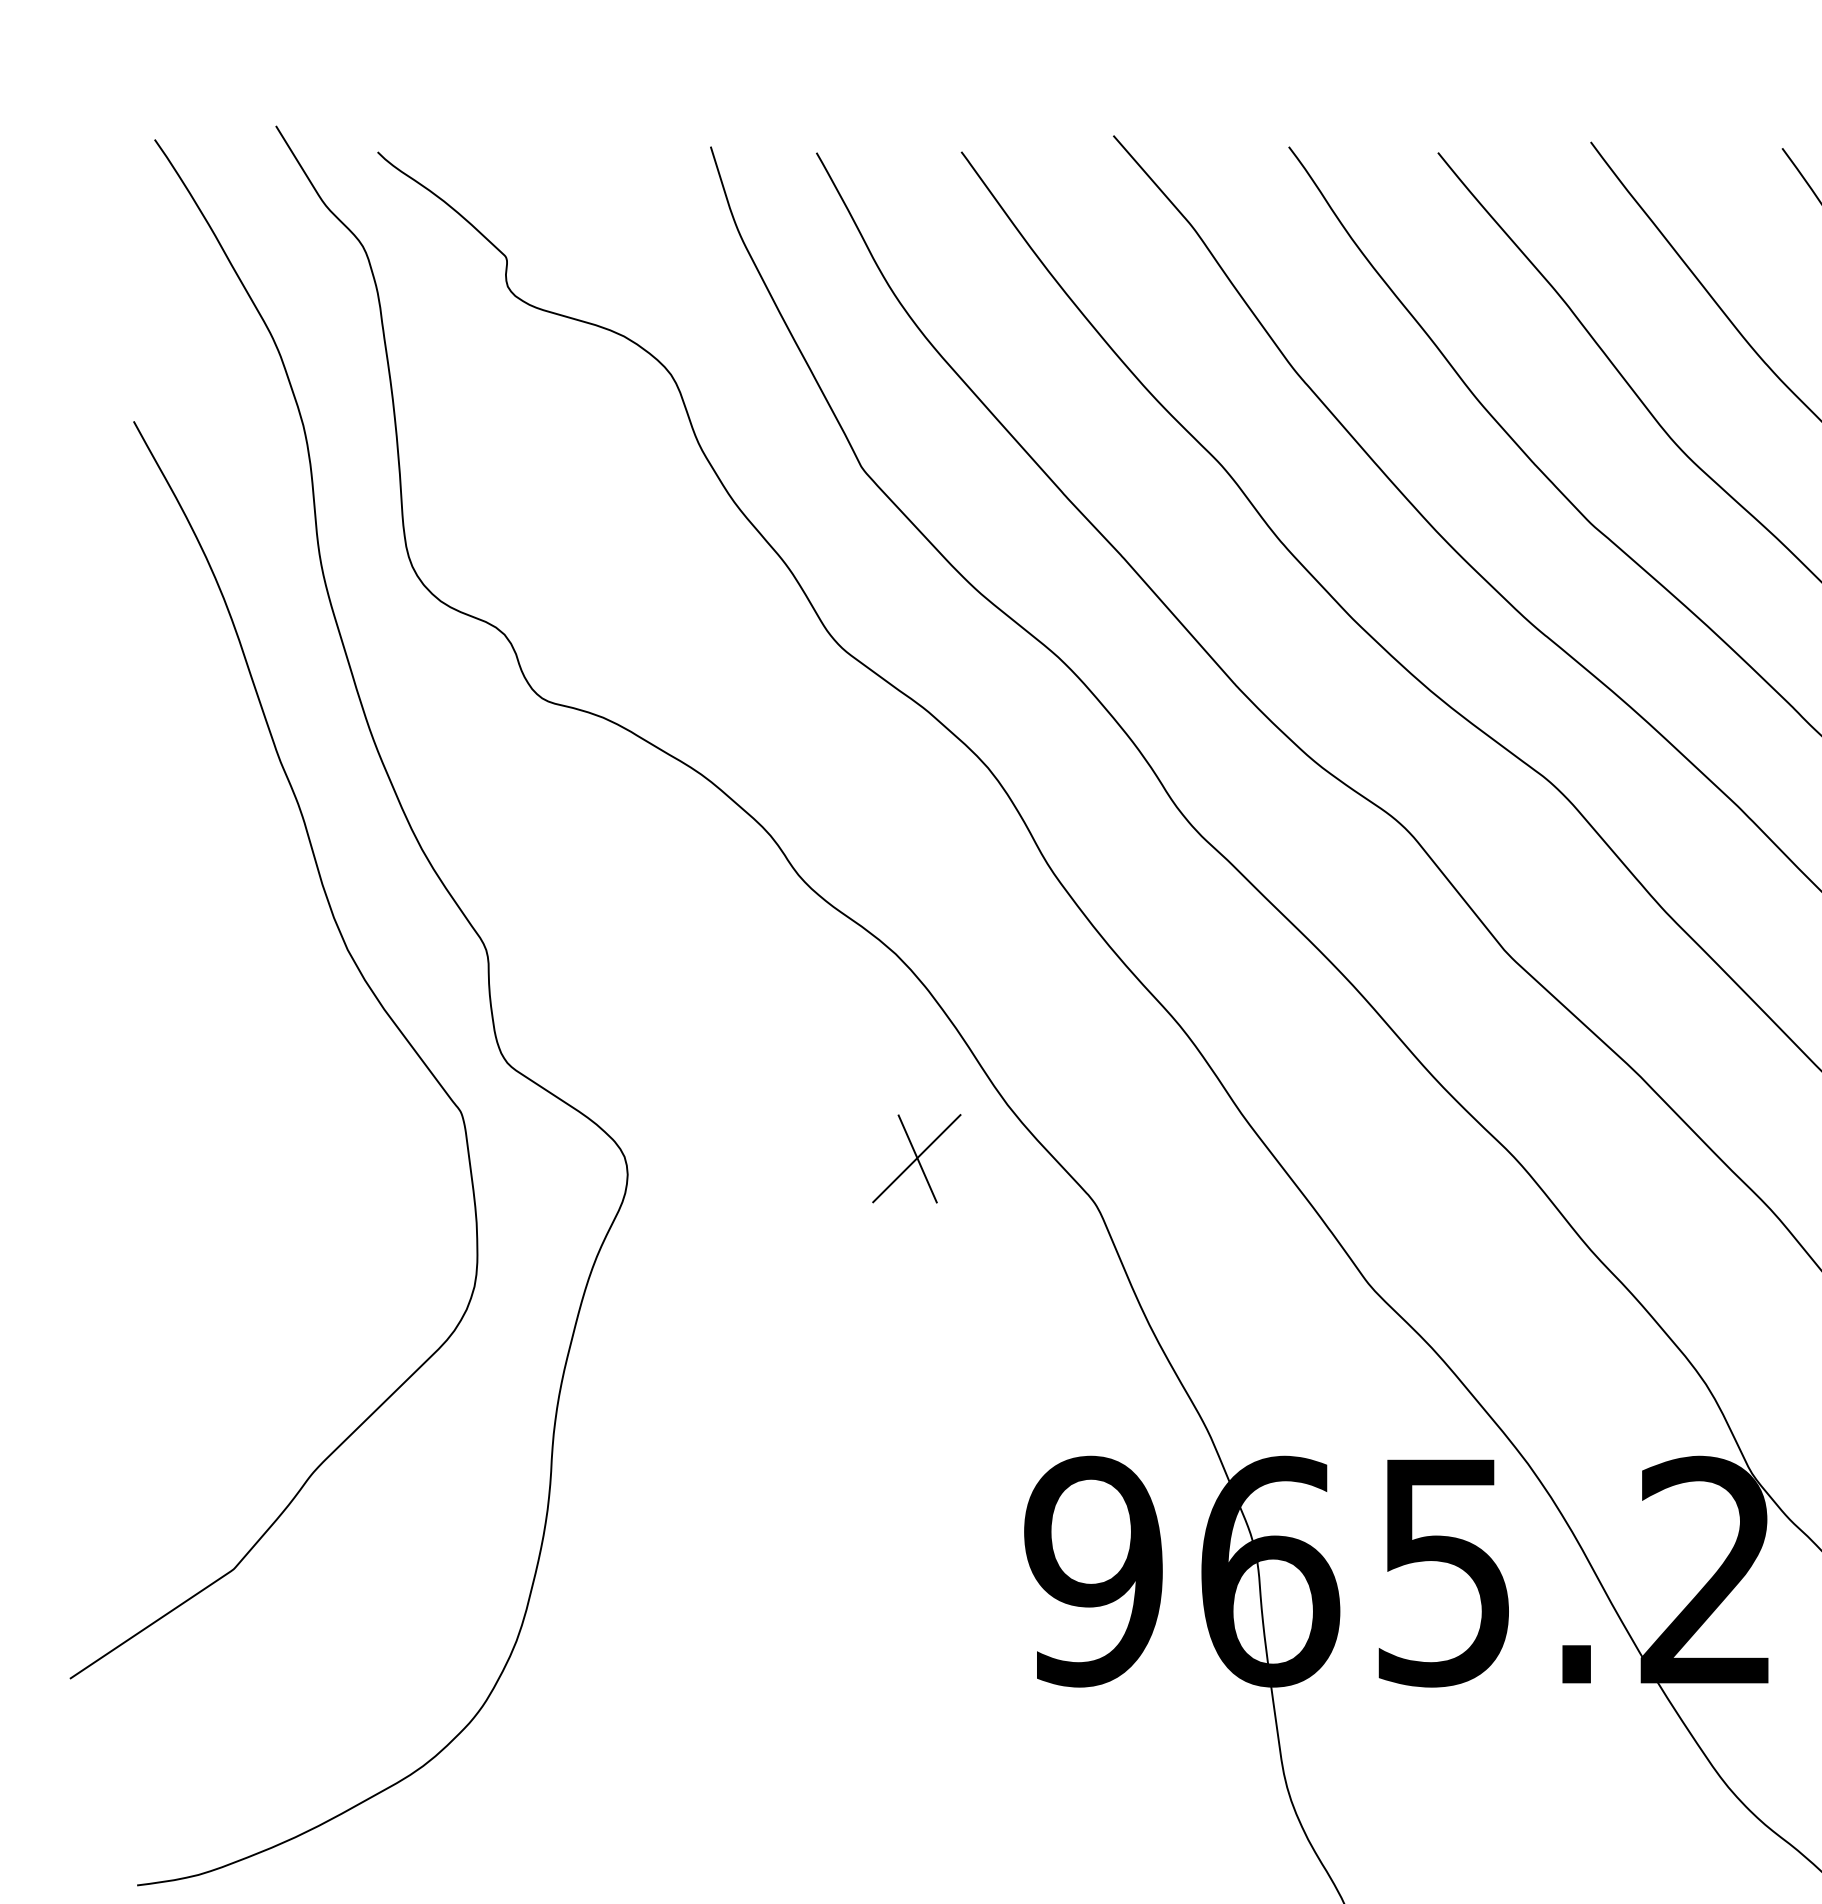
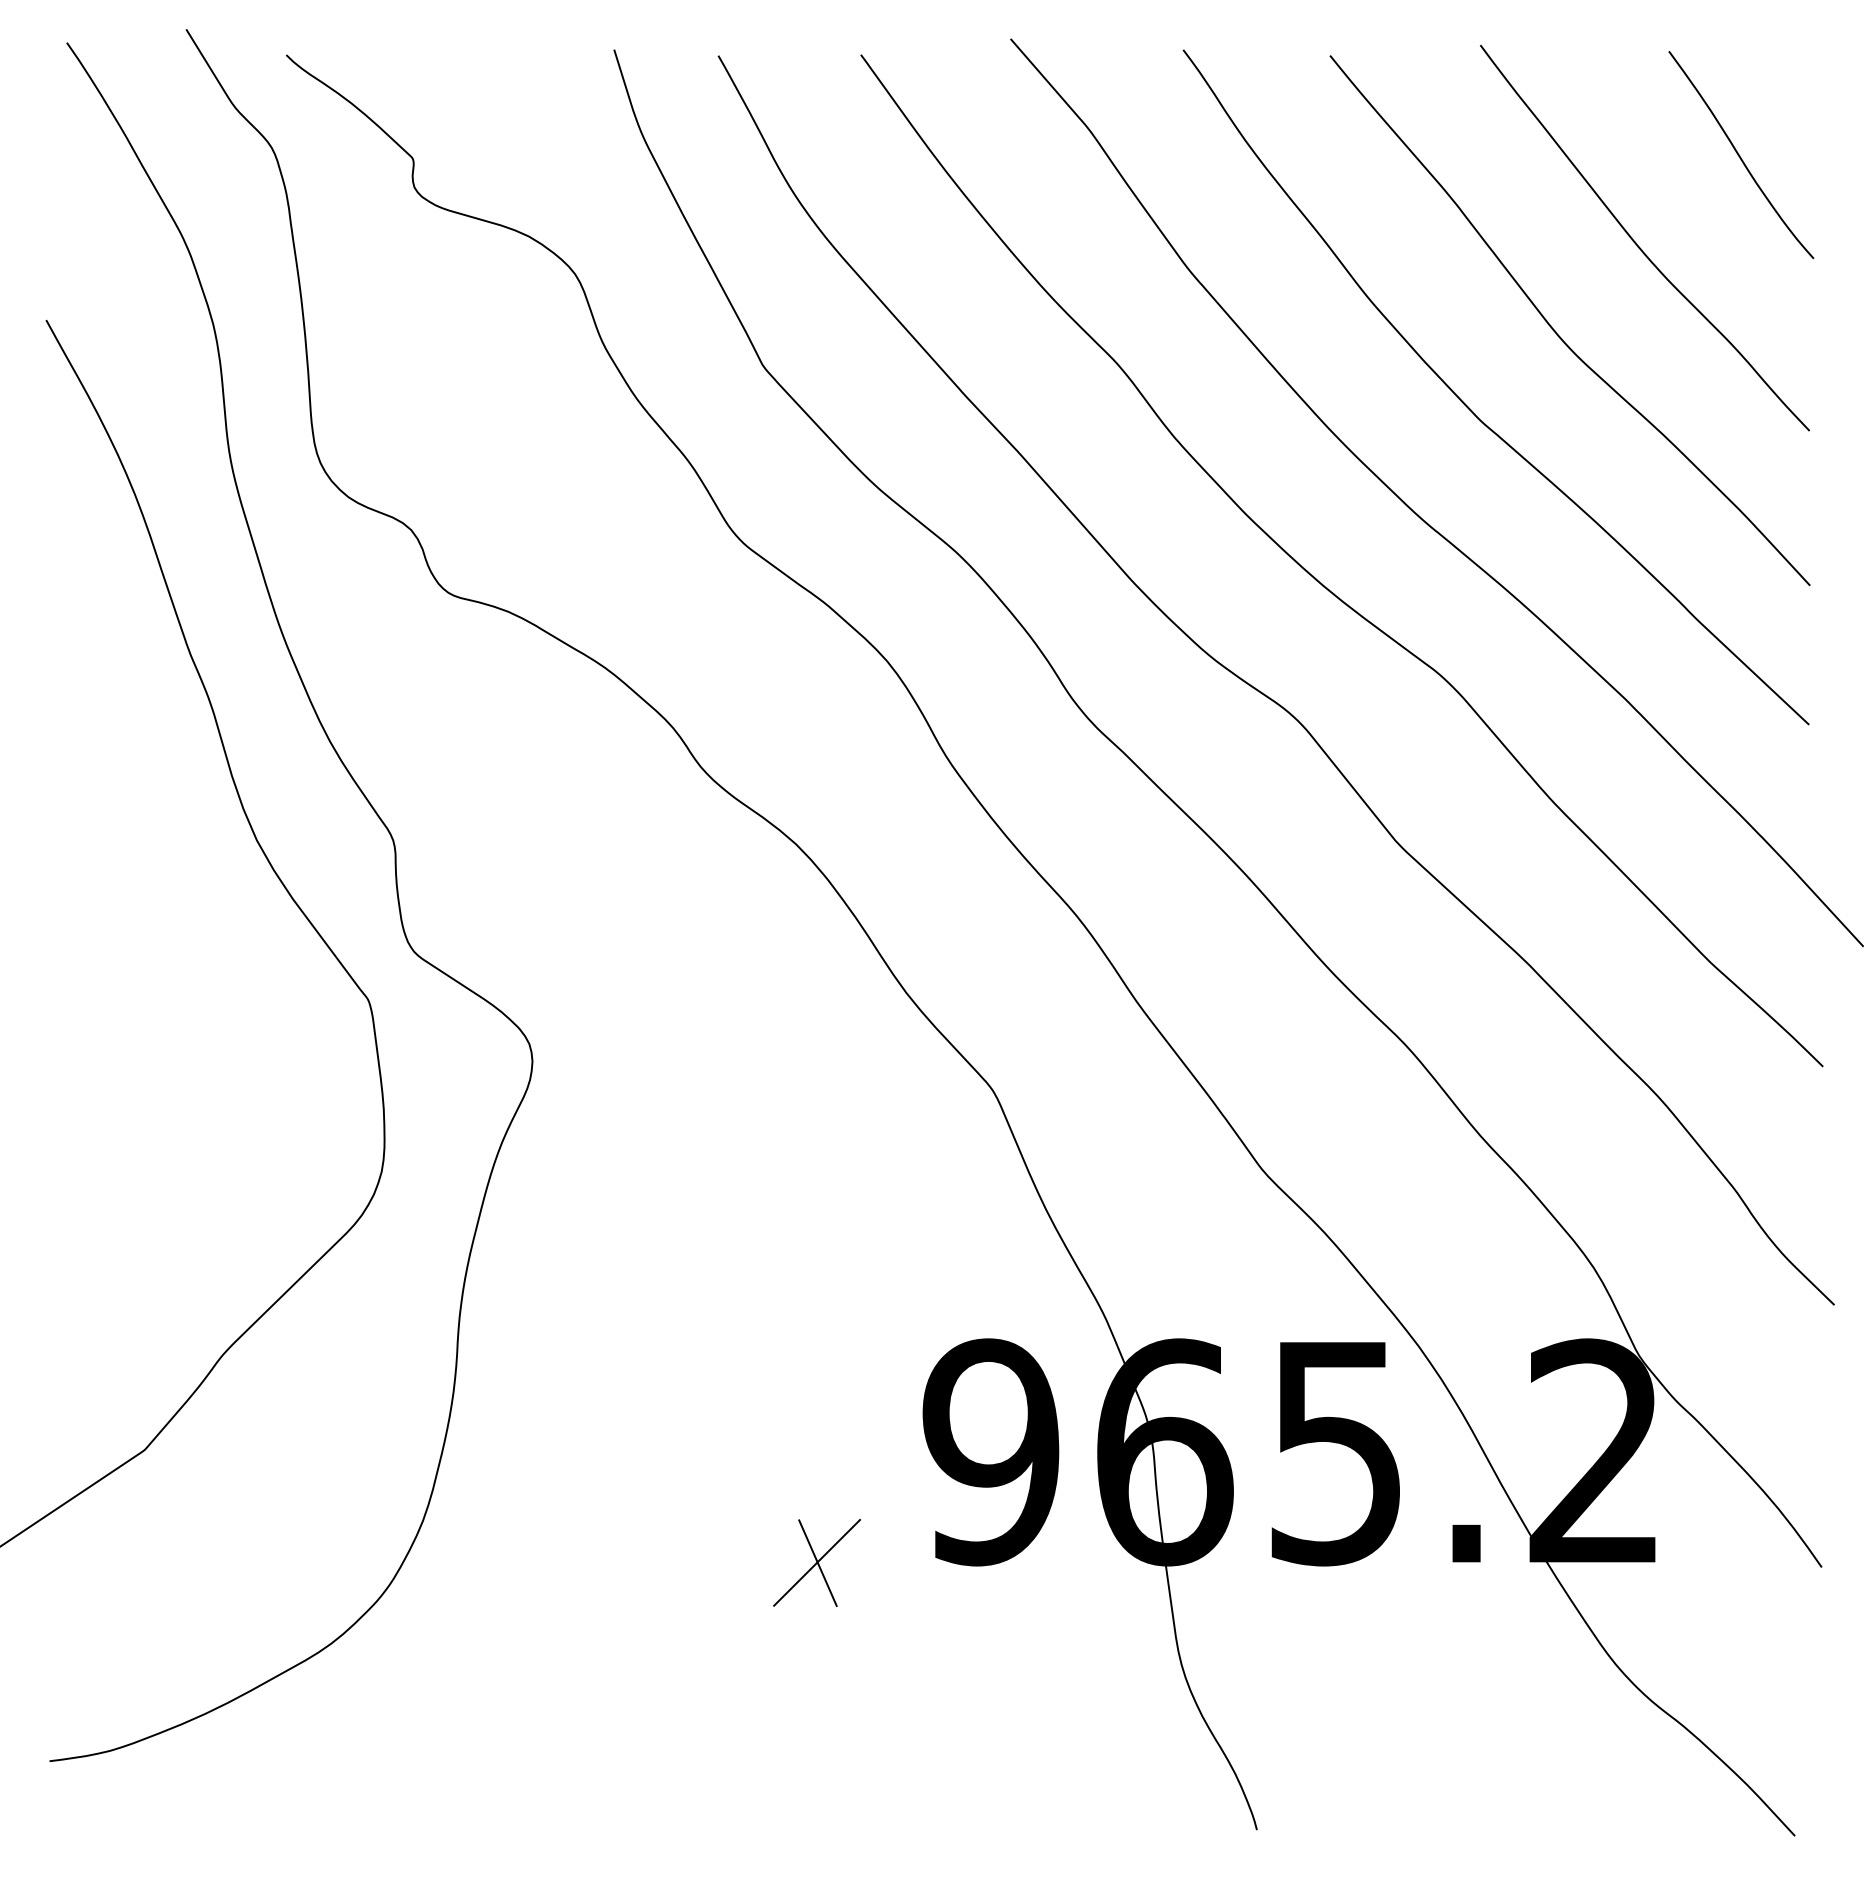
part: (916, 1158) -> (816, 1562), moved

